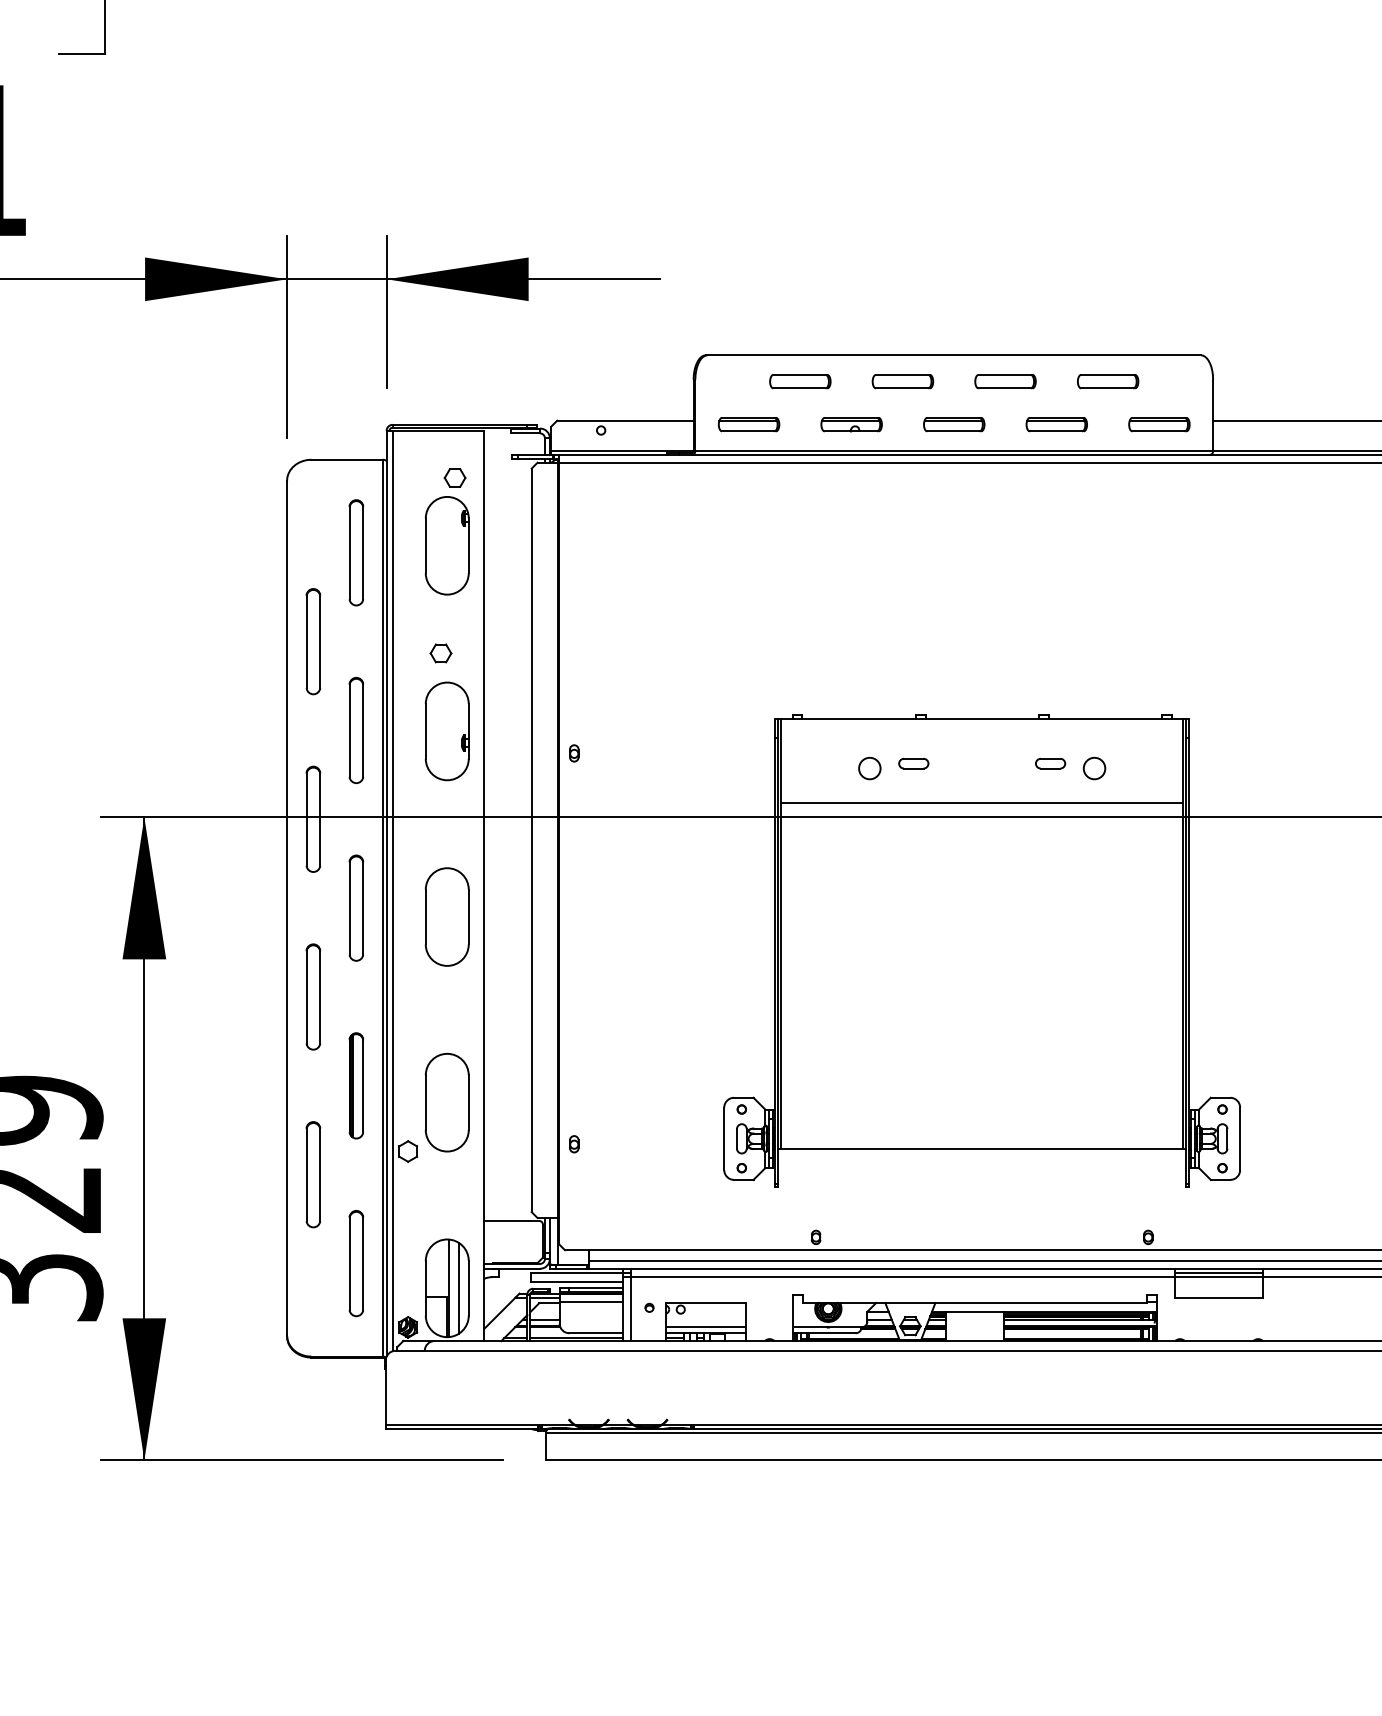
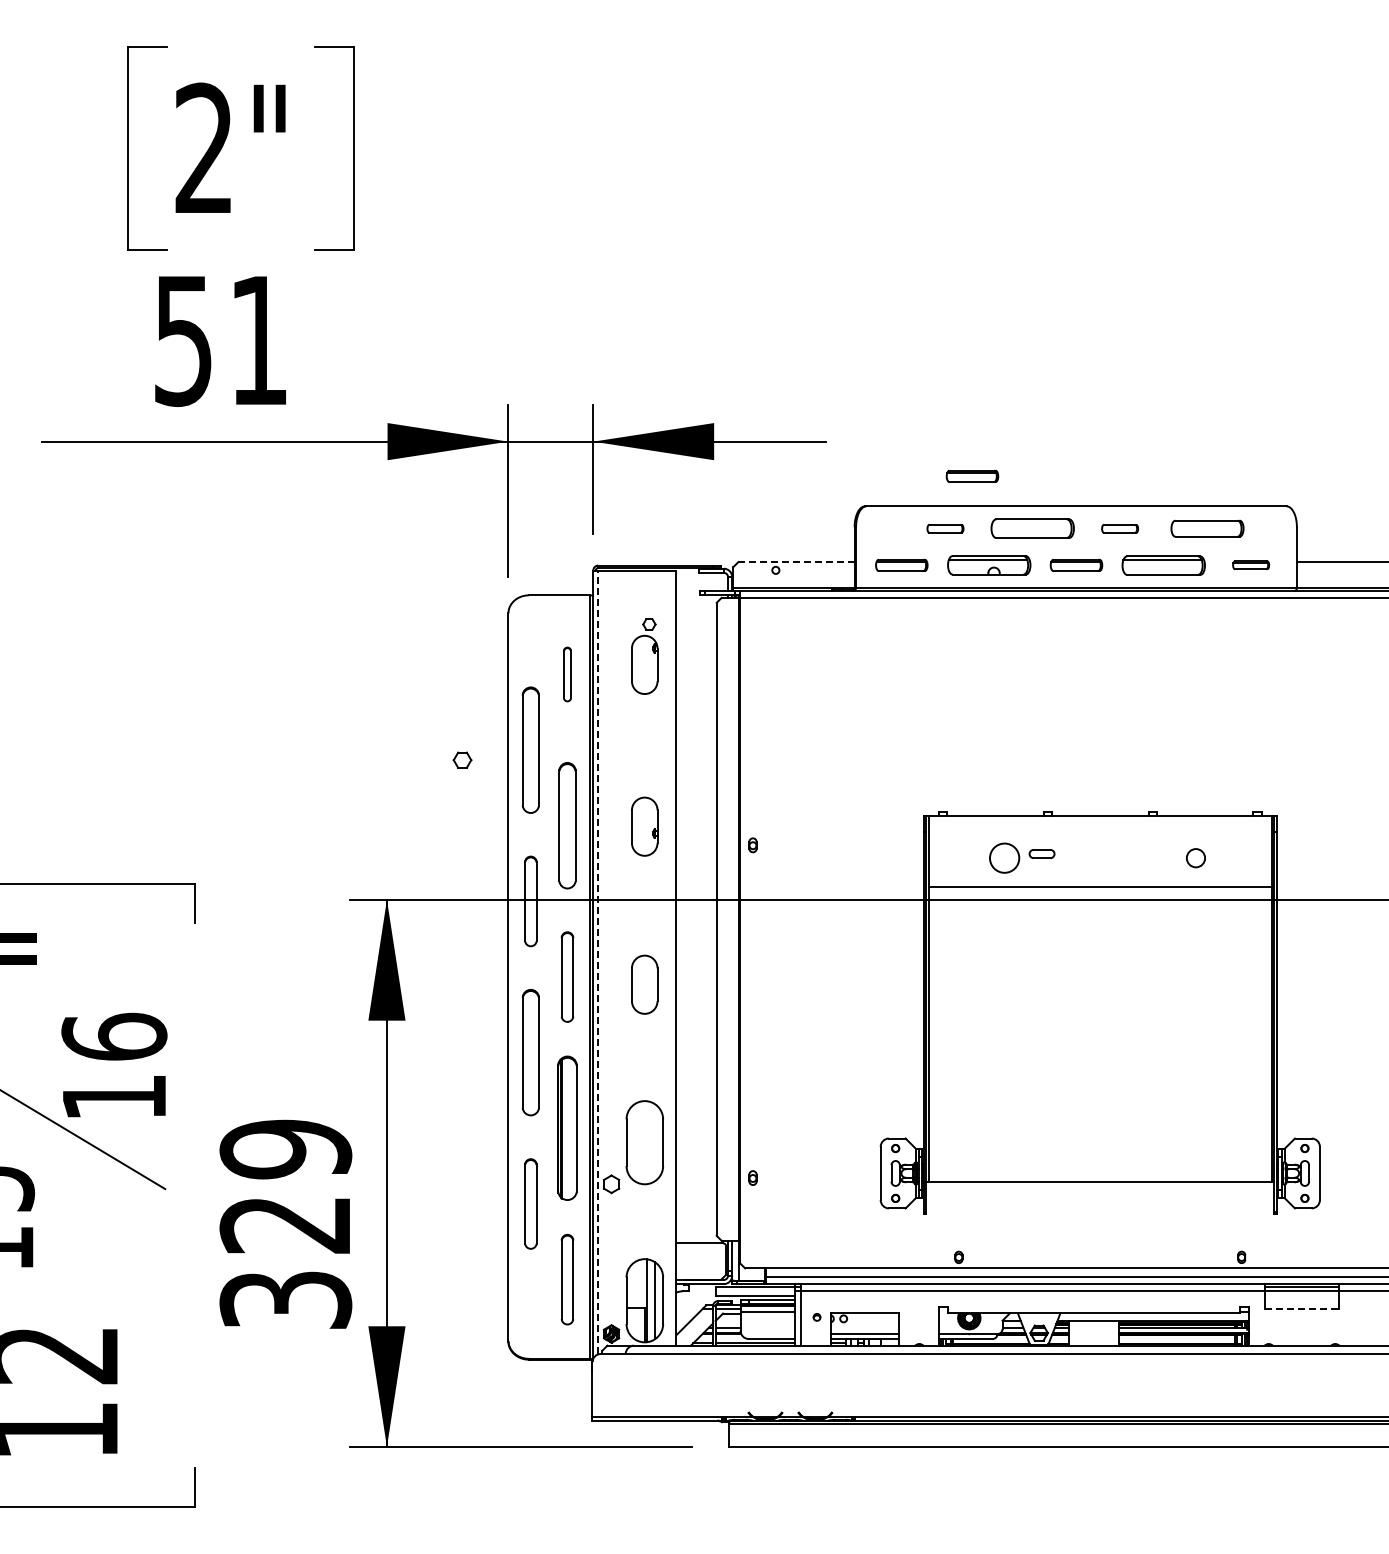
part: (832, 319) -> (972, 475), added
part: (800, 381) -> (945, 528), size x0.7
part: (902, 381) -> (1032, 528), size x1.6
part: (1004, 381) -> (1119, 528), size x0.7
part: (1108, 381) -> (1207, 528), size x1.4
line: (626, 421) -> (797, 562), solid -> dashed
part: (1056, 423) -> (1163, 564), size x1.6
part: (1158, 423) -> (1250, 564), size x0.7
part: (850, 424) -> (988, 565), size x1.6
part: (446, 531) -> (644, 656), size x0.7
part: (356, 552) -> (567, 674), size x0.6
part: (312, 640) -> (530, 749), size x1.4
part: (440, 652) -> (462, 759), moved
part: (356, 730) -> (567, 825), size x1.4
part: (446, 731) -> (644, 826), size x0.7
part: (1050, 764) -> (1158, 854), removed
circle: (869, 768) -> (1004, 858), size x1.6
line: (392, 891) -> (598, 962), solid -> dashed
part: (446, 916) -> (644, 984), size x0.7
part: (312, 996) -> (530, 1052), size x1.4
part: (356, 1086) -> (567, 1128), size x1.6
line: (1219, 1298) -> (1302, 1309), solid -> dashed

